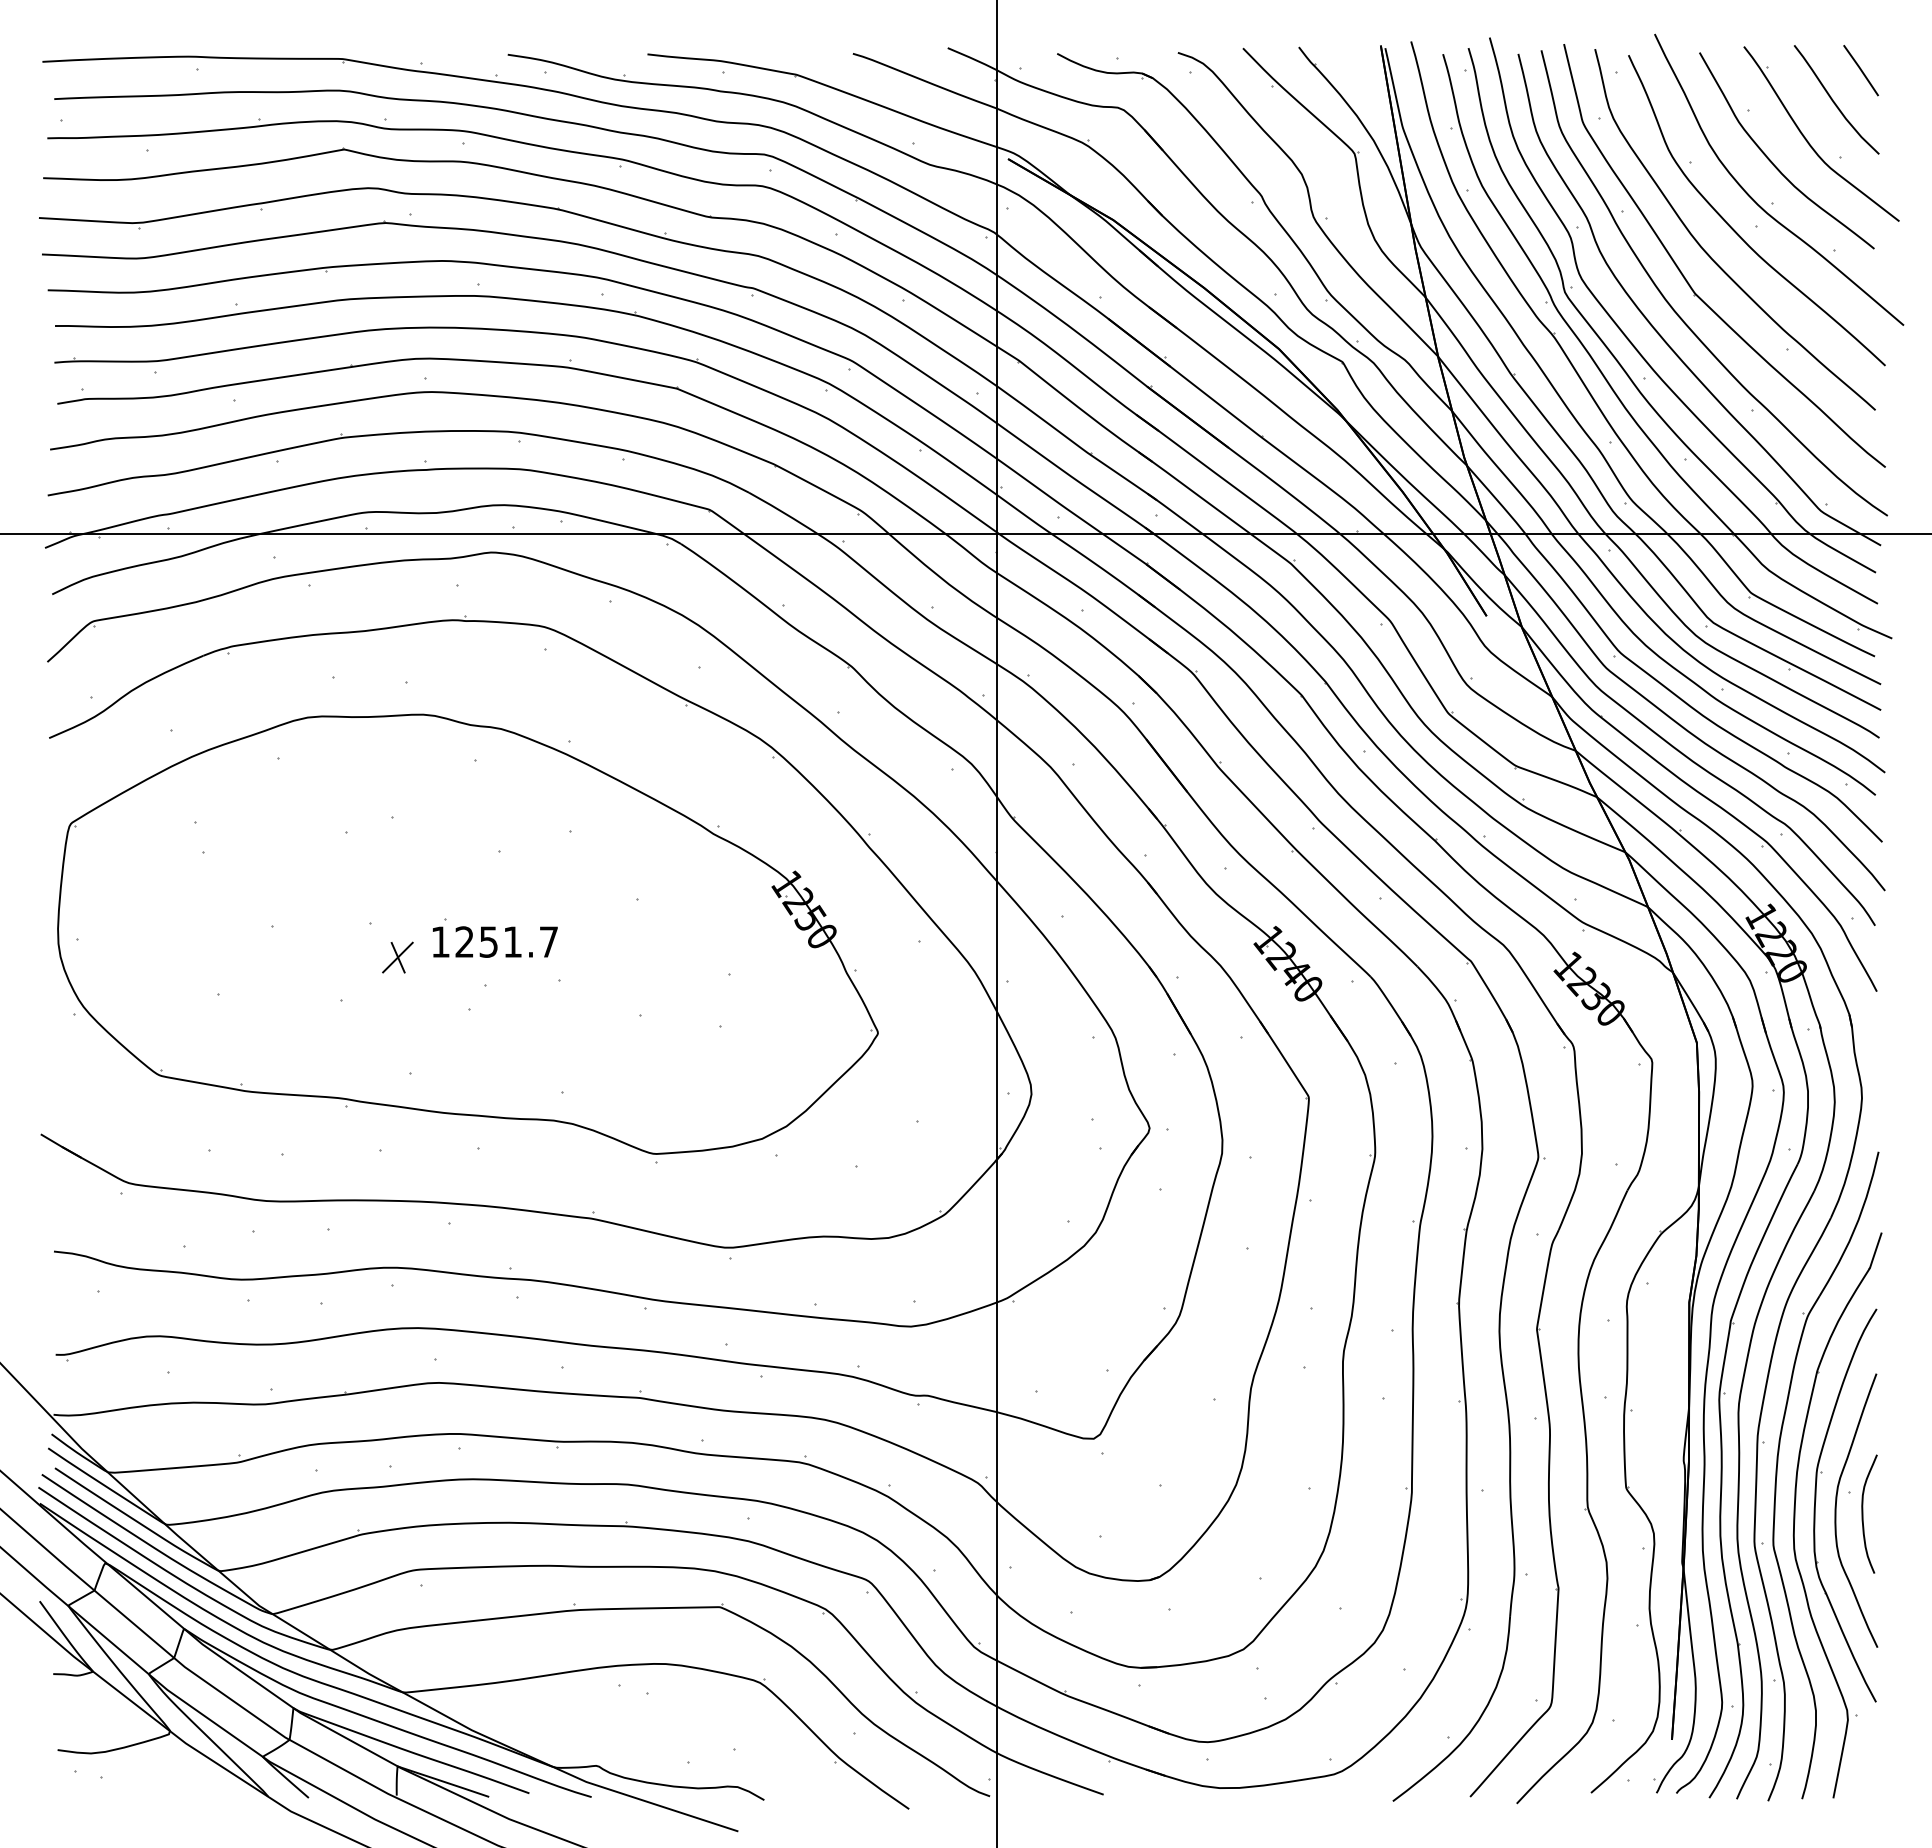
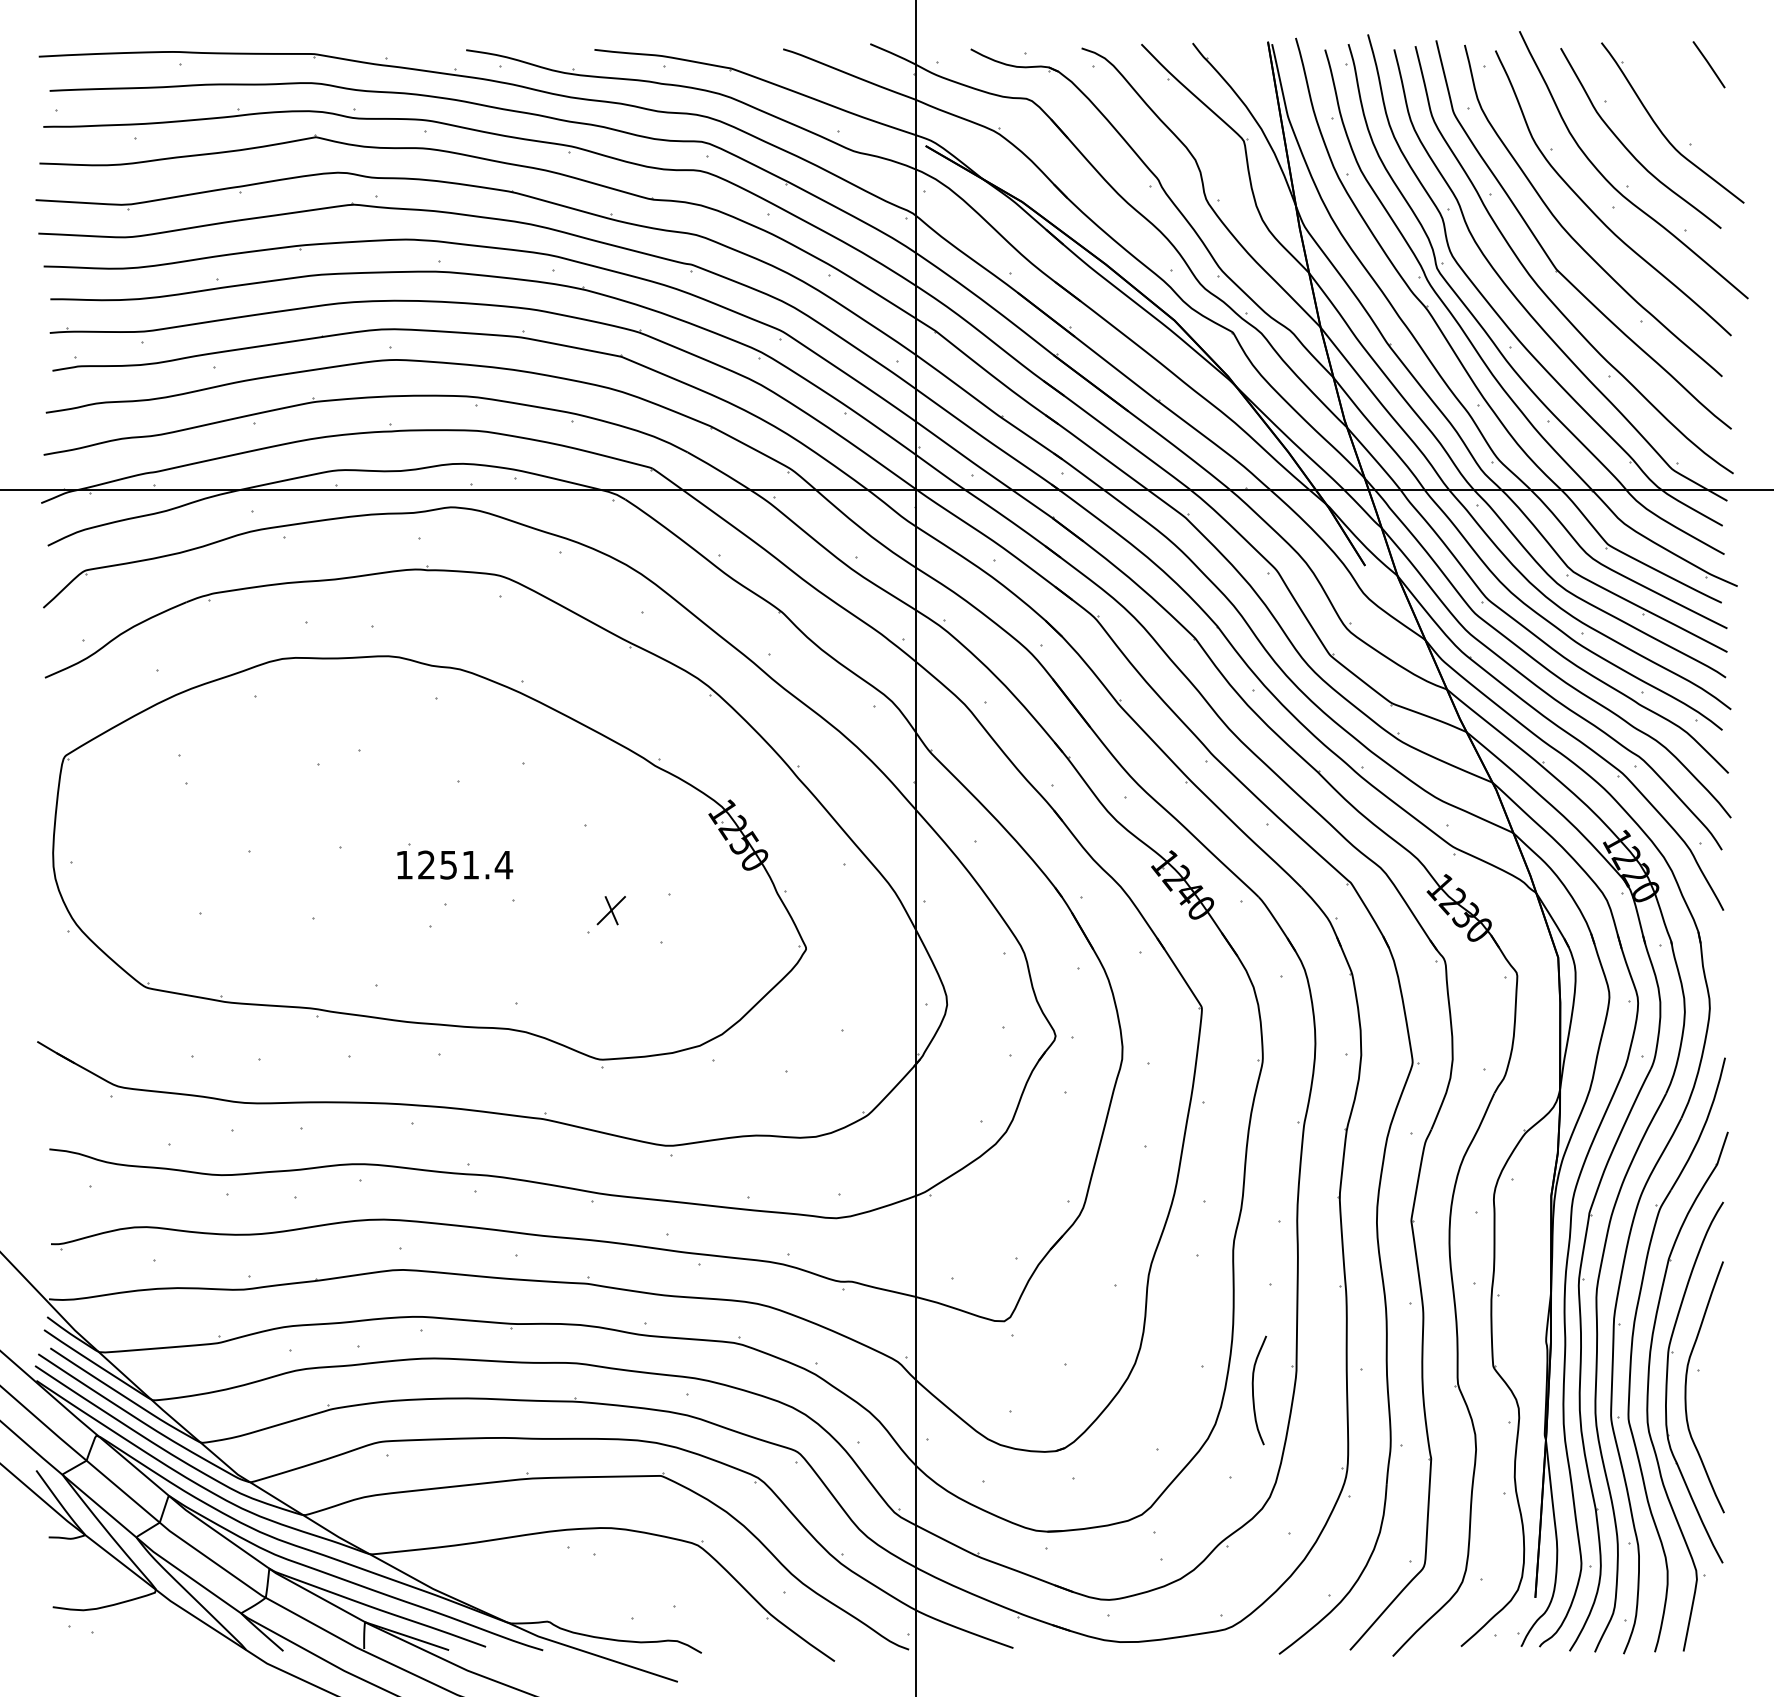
curve: (1834, 101) -> (1684, 93), removed
text: (548, 941) -> (503, 864), 1251.7 -> 1251.4
part: (397, 957) -> (611, 910), moved
curve: (1863, 1513) -> (1253, 1389), moved

